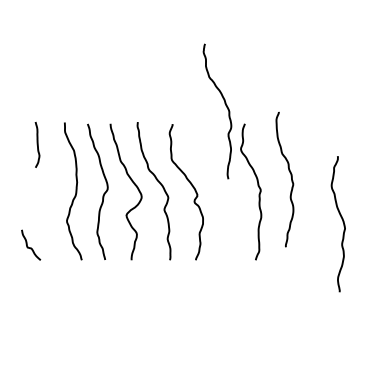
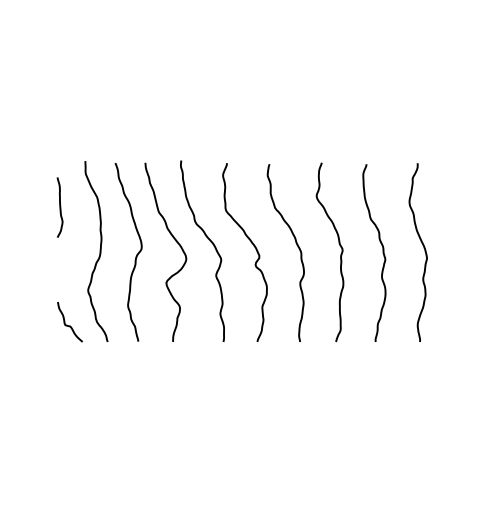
curve: (226, 107) -> (297, 247), moved
curve: (37, 144) -> (59, 207), moved
curve: (290, 176) -> (381, 249), moved
curve: (342, 222) -> (423, 250), moved
curve: (31, 247) -> (70, 325), moved

